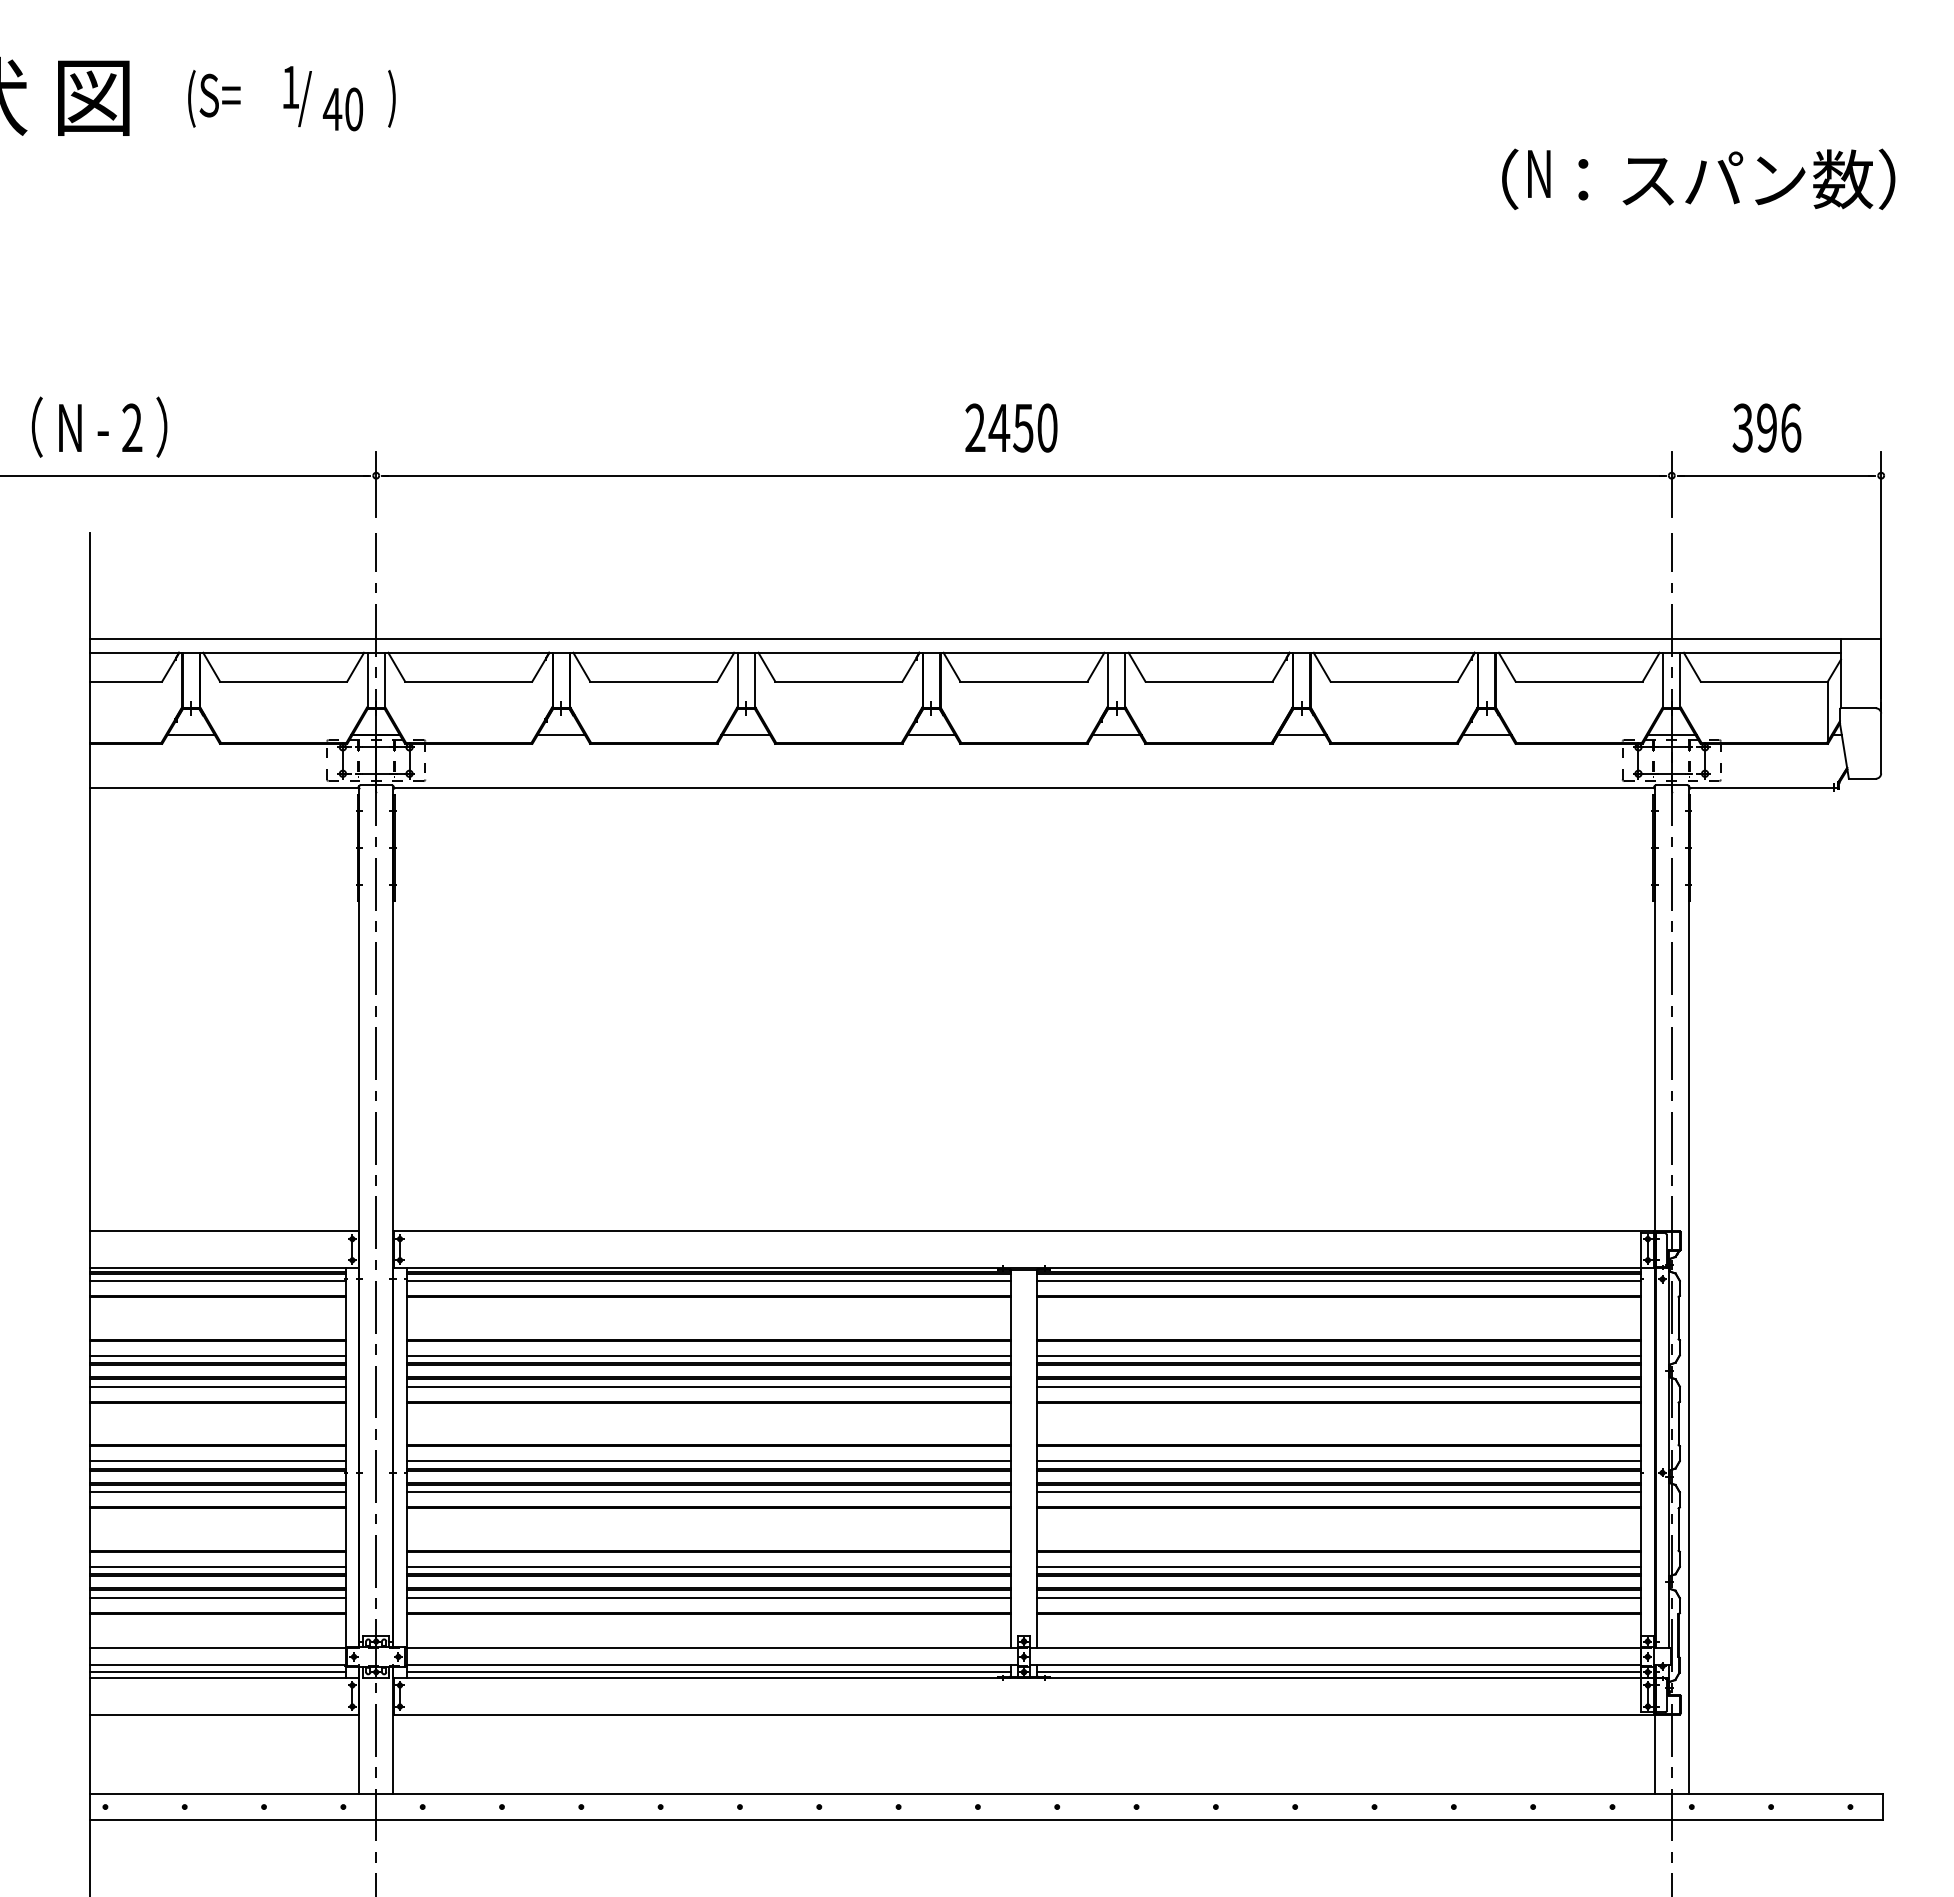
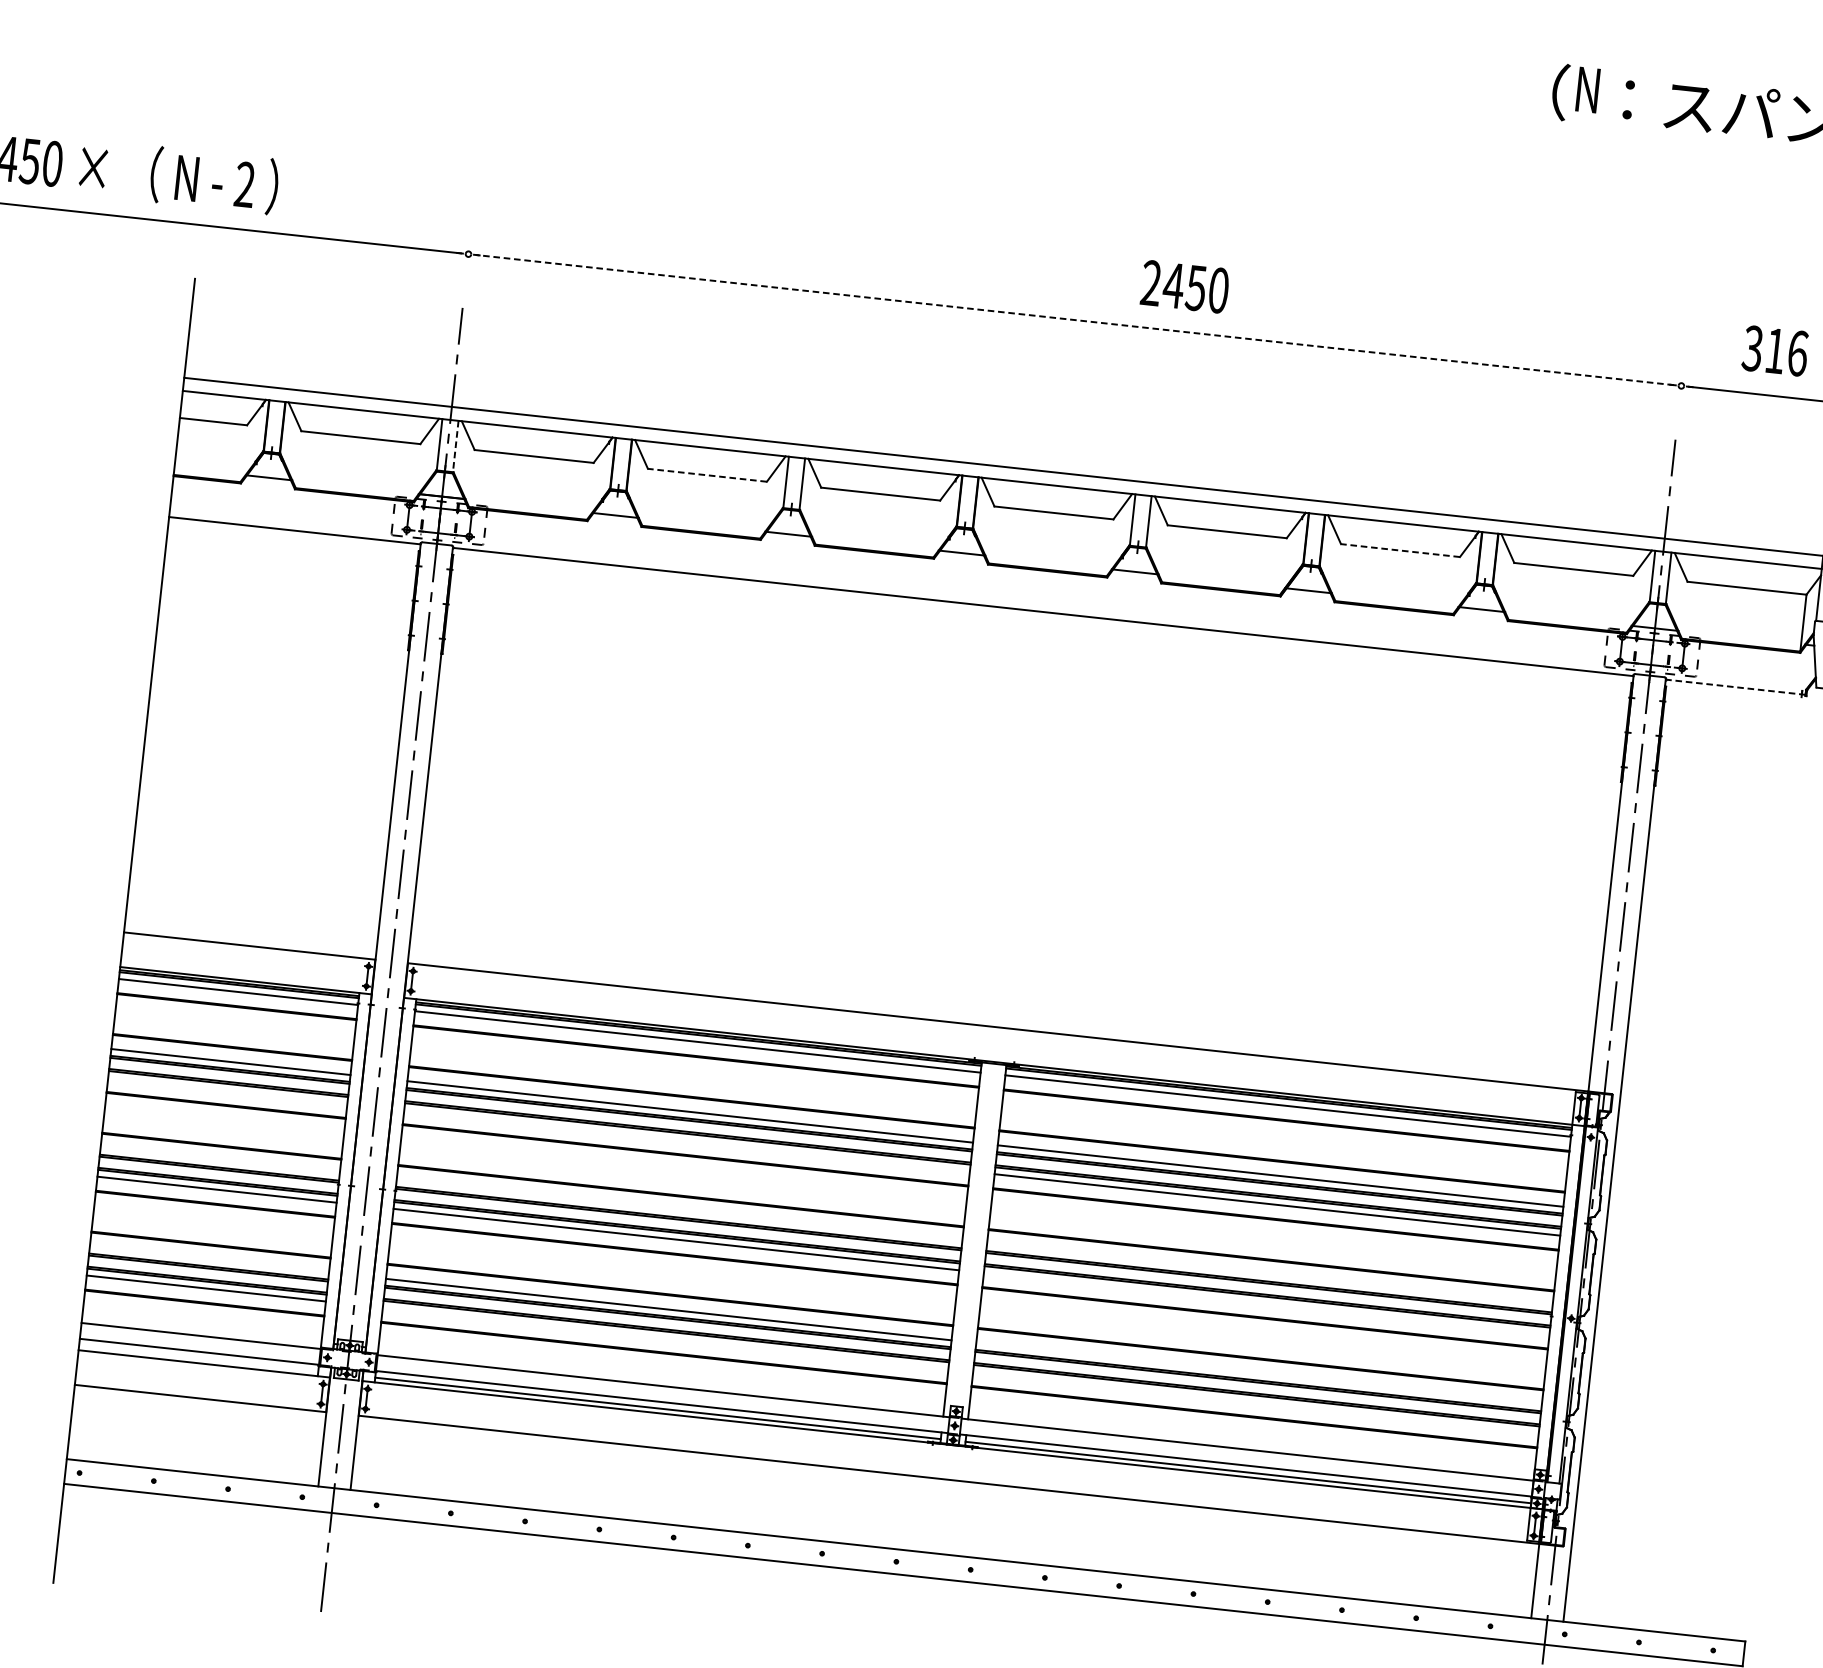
text: (1011, 427) -> (1185, 286), moved
text: (1766, 427) -> (1774, 350), 396 -> 316
line: (1024, 475) -> (1075, 319), solid -> dashed
line: (376, 484) -> (467, 262), removed
line: (1671, 484) -> (1680, 394), removed
line: (384, 680) -> (455, 446), solid -> dashed
line: (653, 681) -> (707, 475), solid -> dashed
line: (1394, 681) -> (1400, 550), solid -> dashed
line: (1763, 787) -> (1735, 687), solid -> dashed
line: (217, 1386) -> (227, 1090), removed
line: (708, 1386) -> (686, 1140), removed
line: (217, 1461) -> (219, 1160), removed
line: (708, 1461) -> (679, 1210), removed
line: (1339, 1461) -> (1270, 1275), removed
line: (1339, 1492) -> (1266, 1304), removed
line: (217, 1566) -> (208, 1259), removed
line: (1339, 1566) -> (1259, 1373), removed
line: (708, 1597) -> (665, 1338), removed
line: (1339, 1597) -> (1256, 1402), removed
line: (217, 1672) -> (198, 1358), removed

